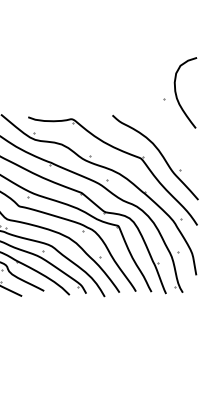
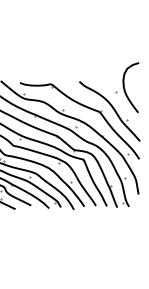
part: (180, 92) -> (127, 87), moved

